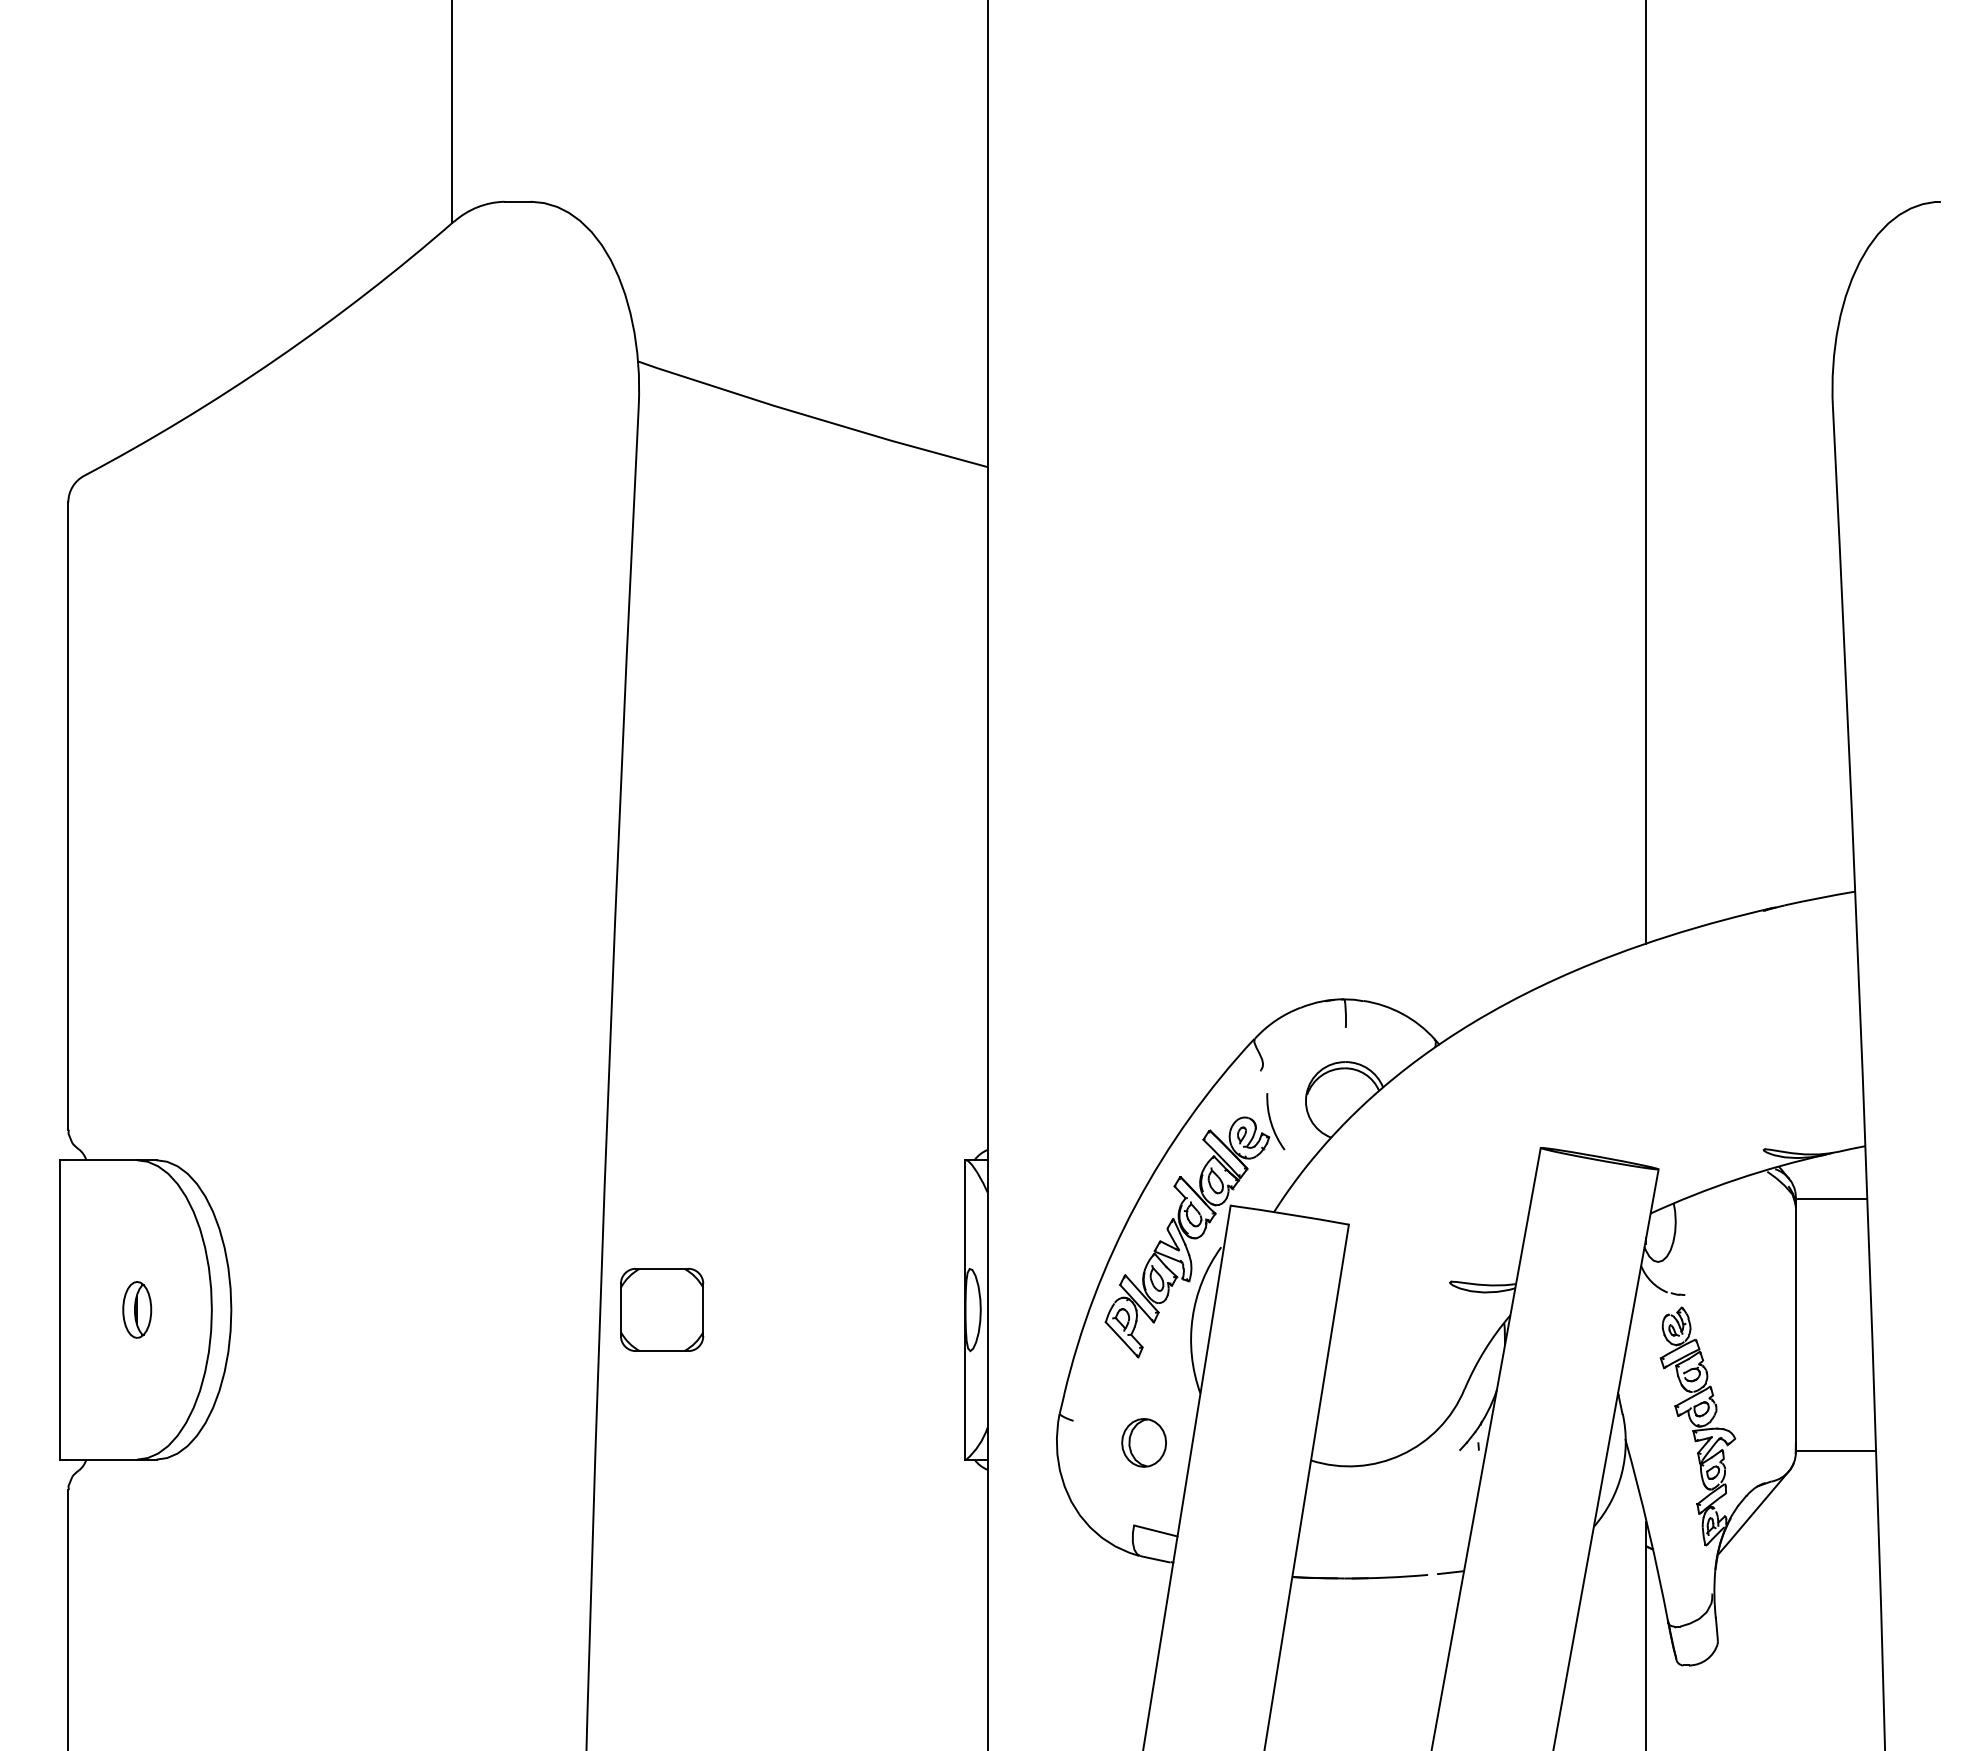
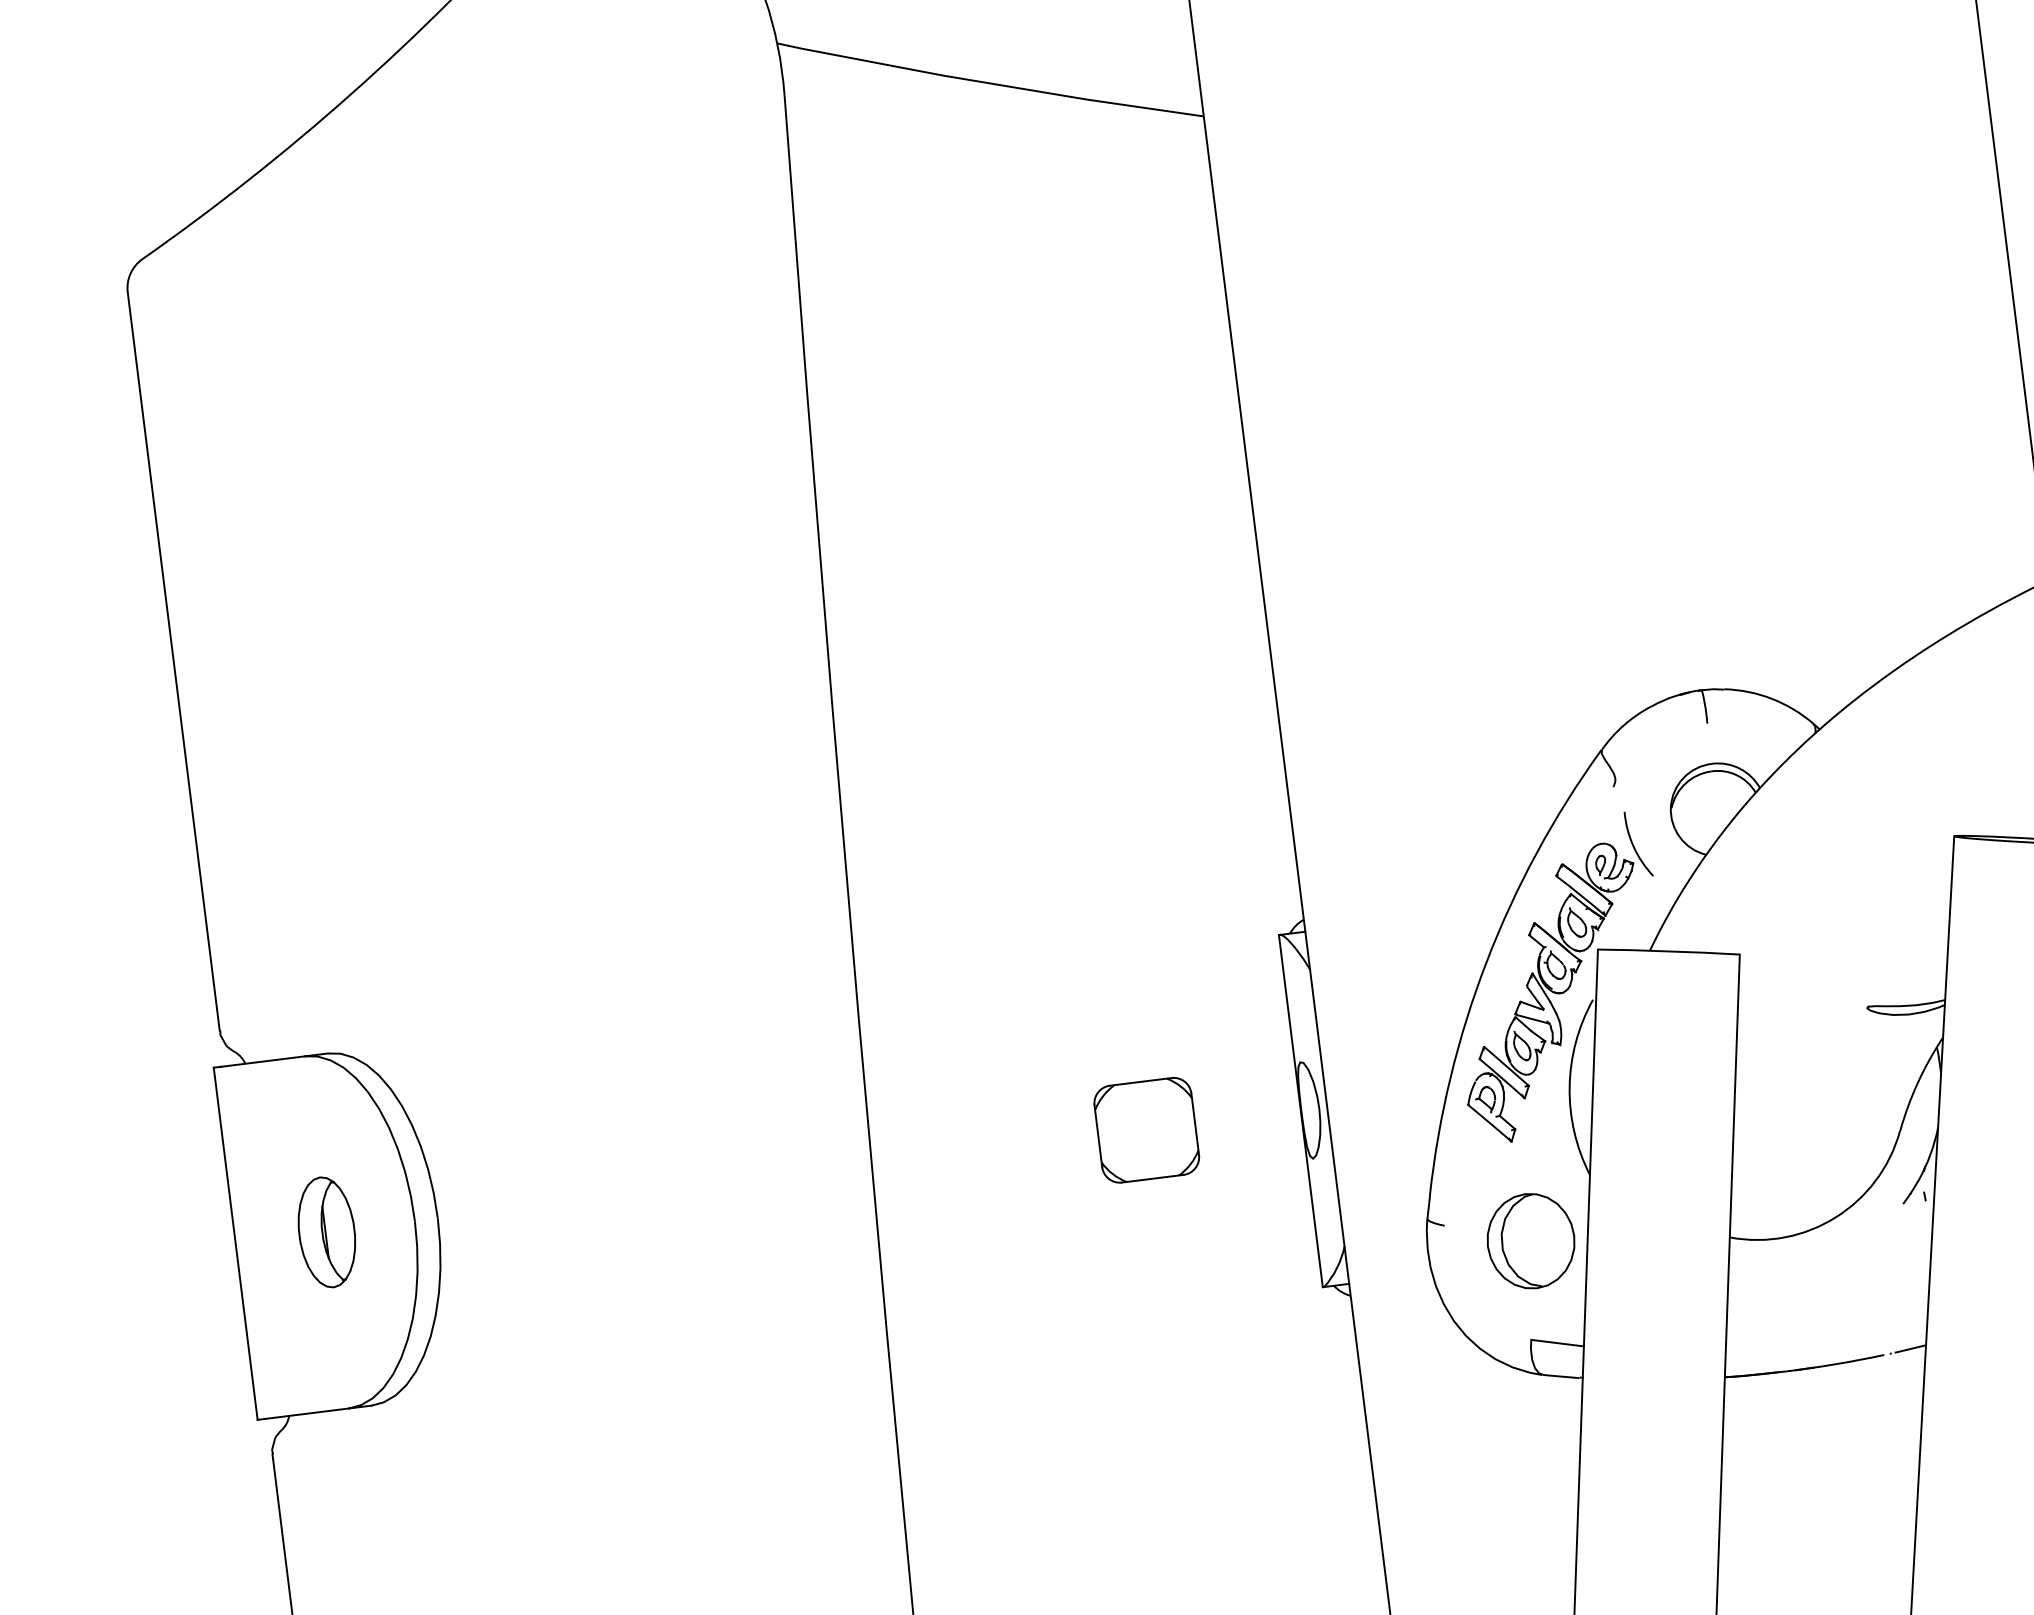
part: (137, 1309) -> (327, 1231), size x1.67
part: (662, 1309) -> (1147, 1129), moved
part: (1143, 1442) -> (1530, 1240), size x1.67

